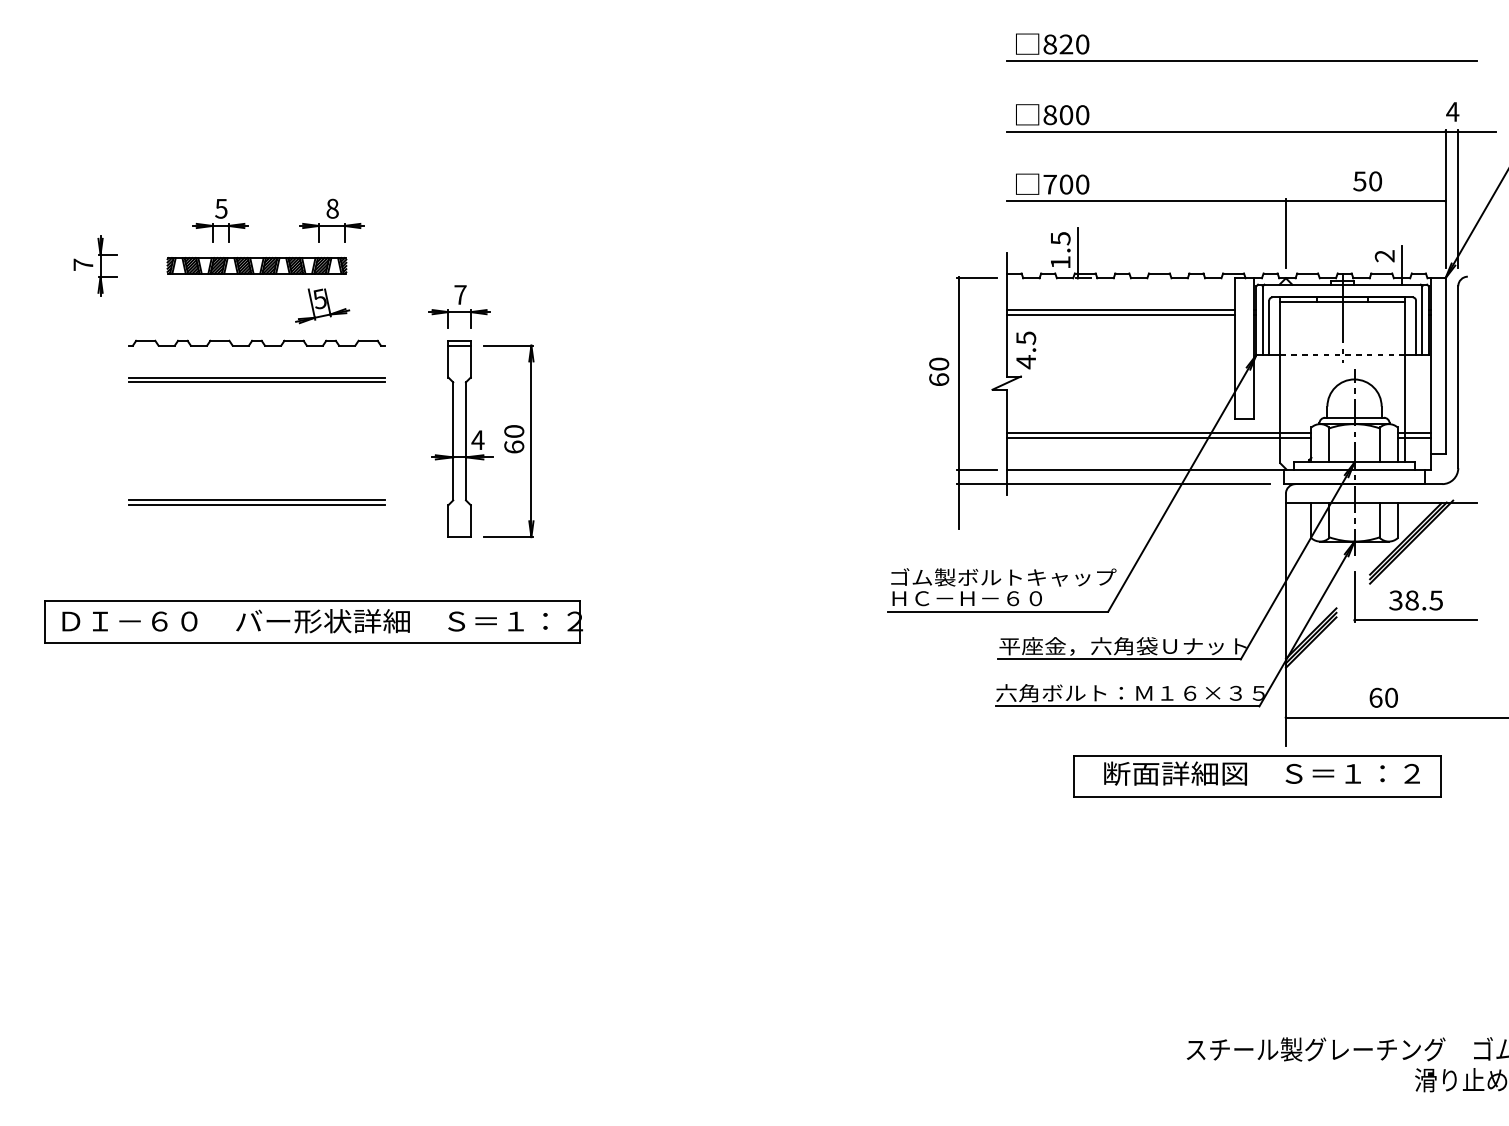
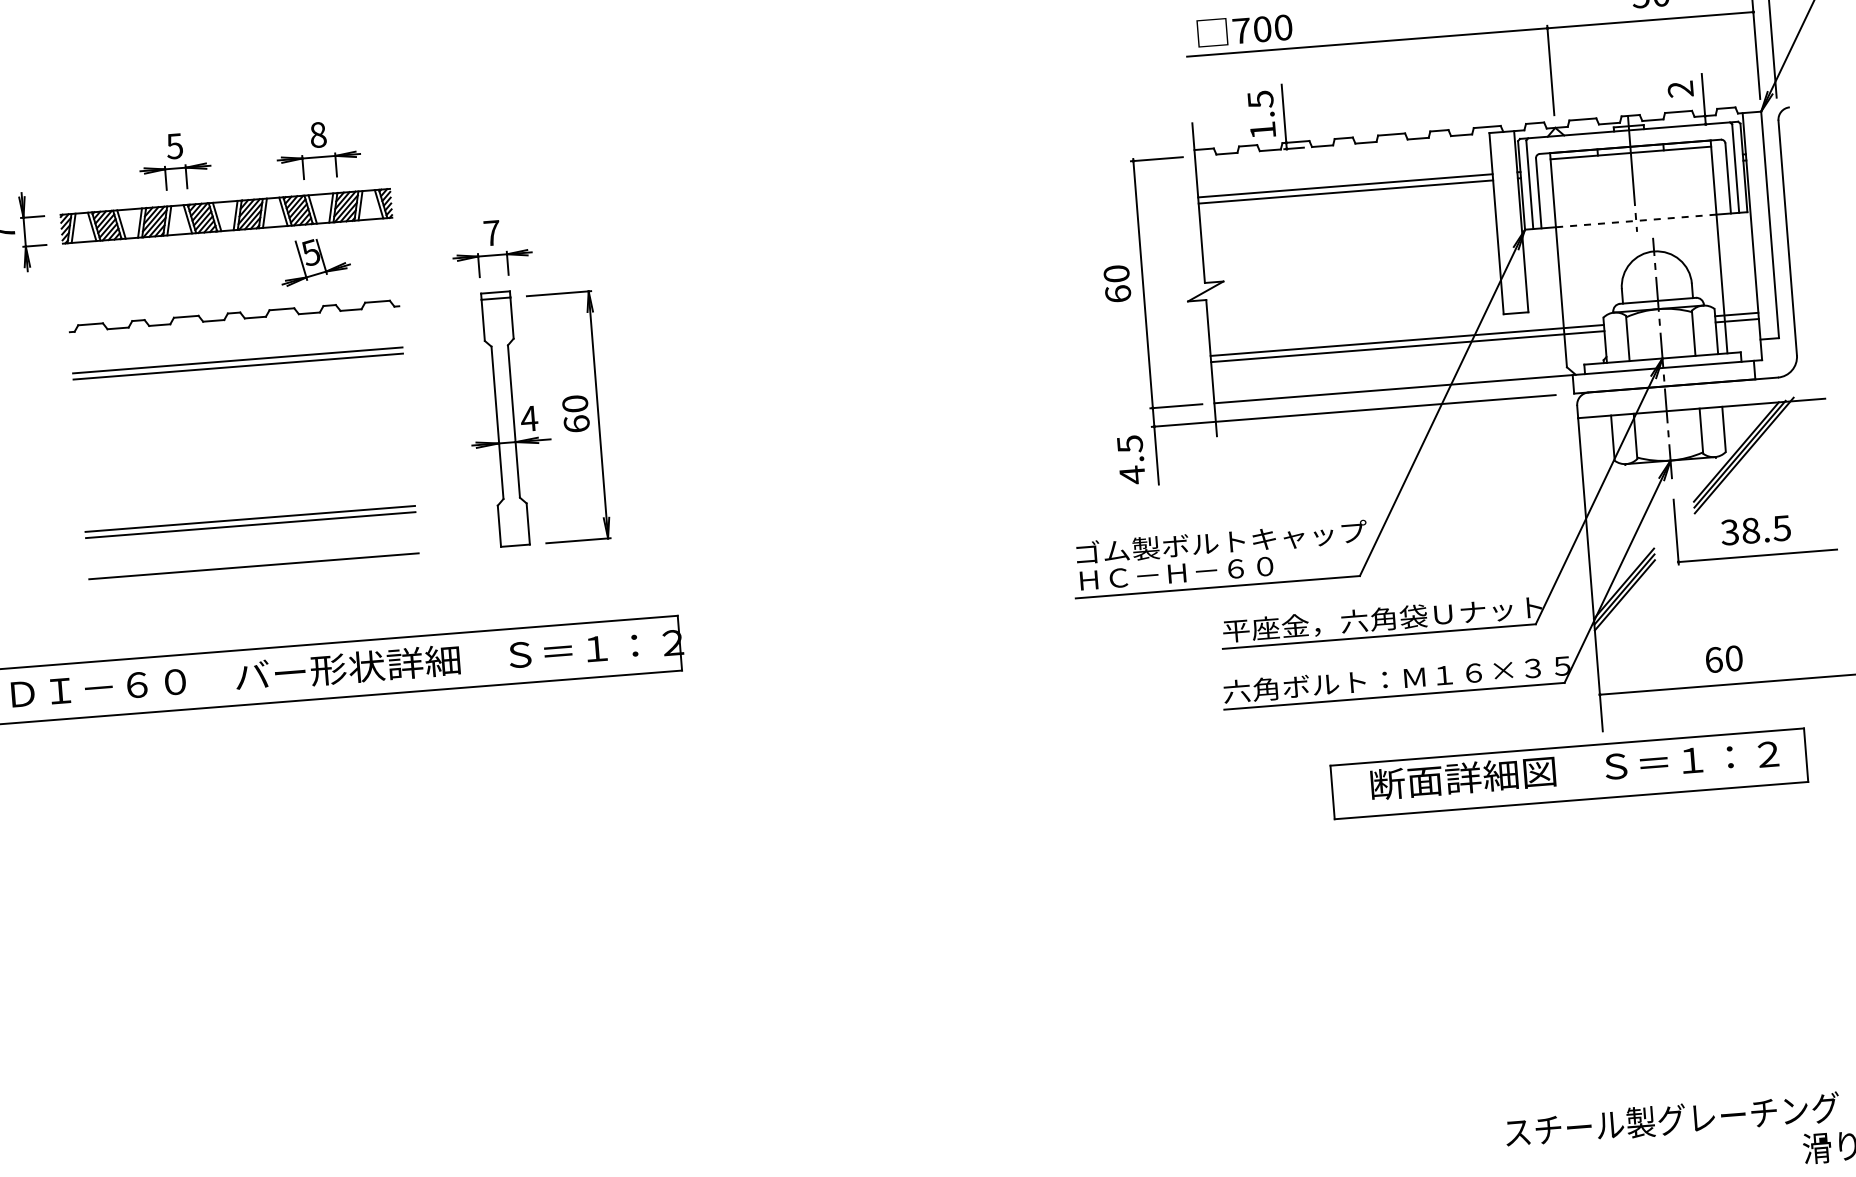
part: (256, 265) -> (225, 215), size x1.43
text: (1026, 350) -> (1131, 460), moved
line: (256, 537) -> (253, 566), added

